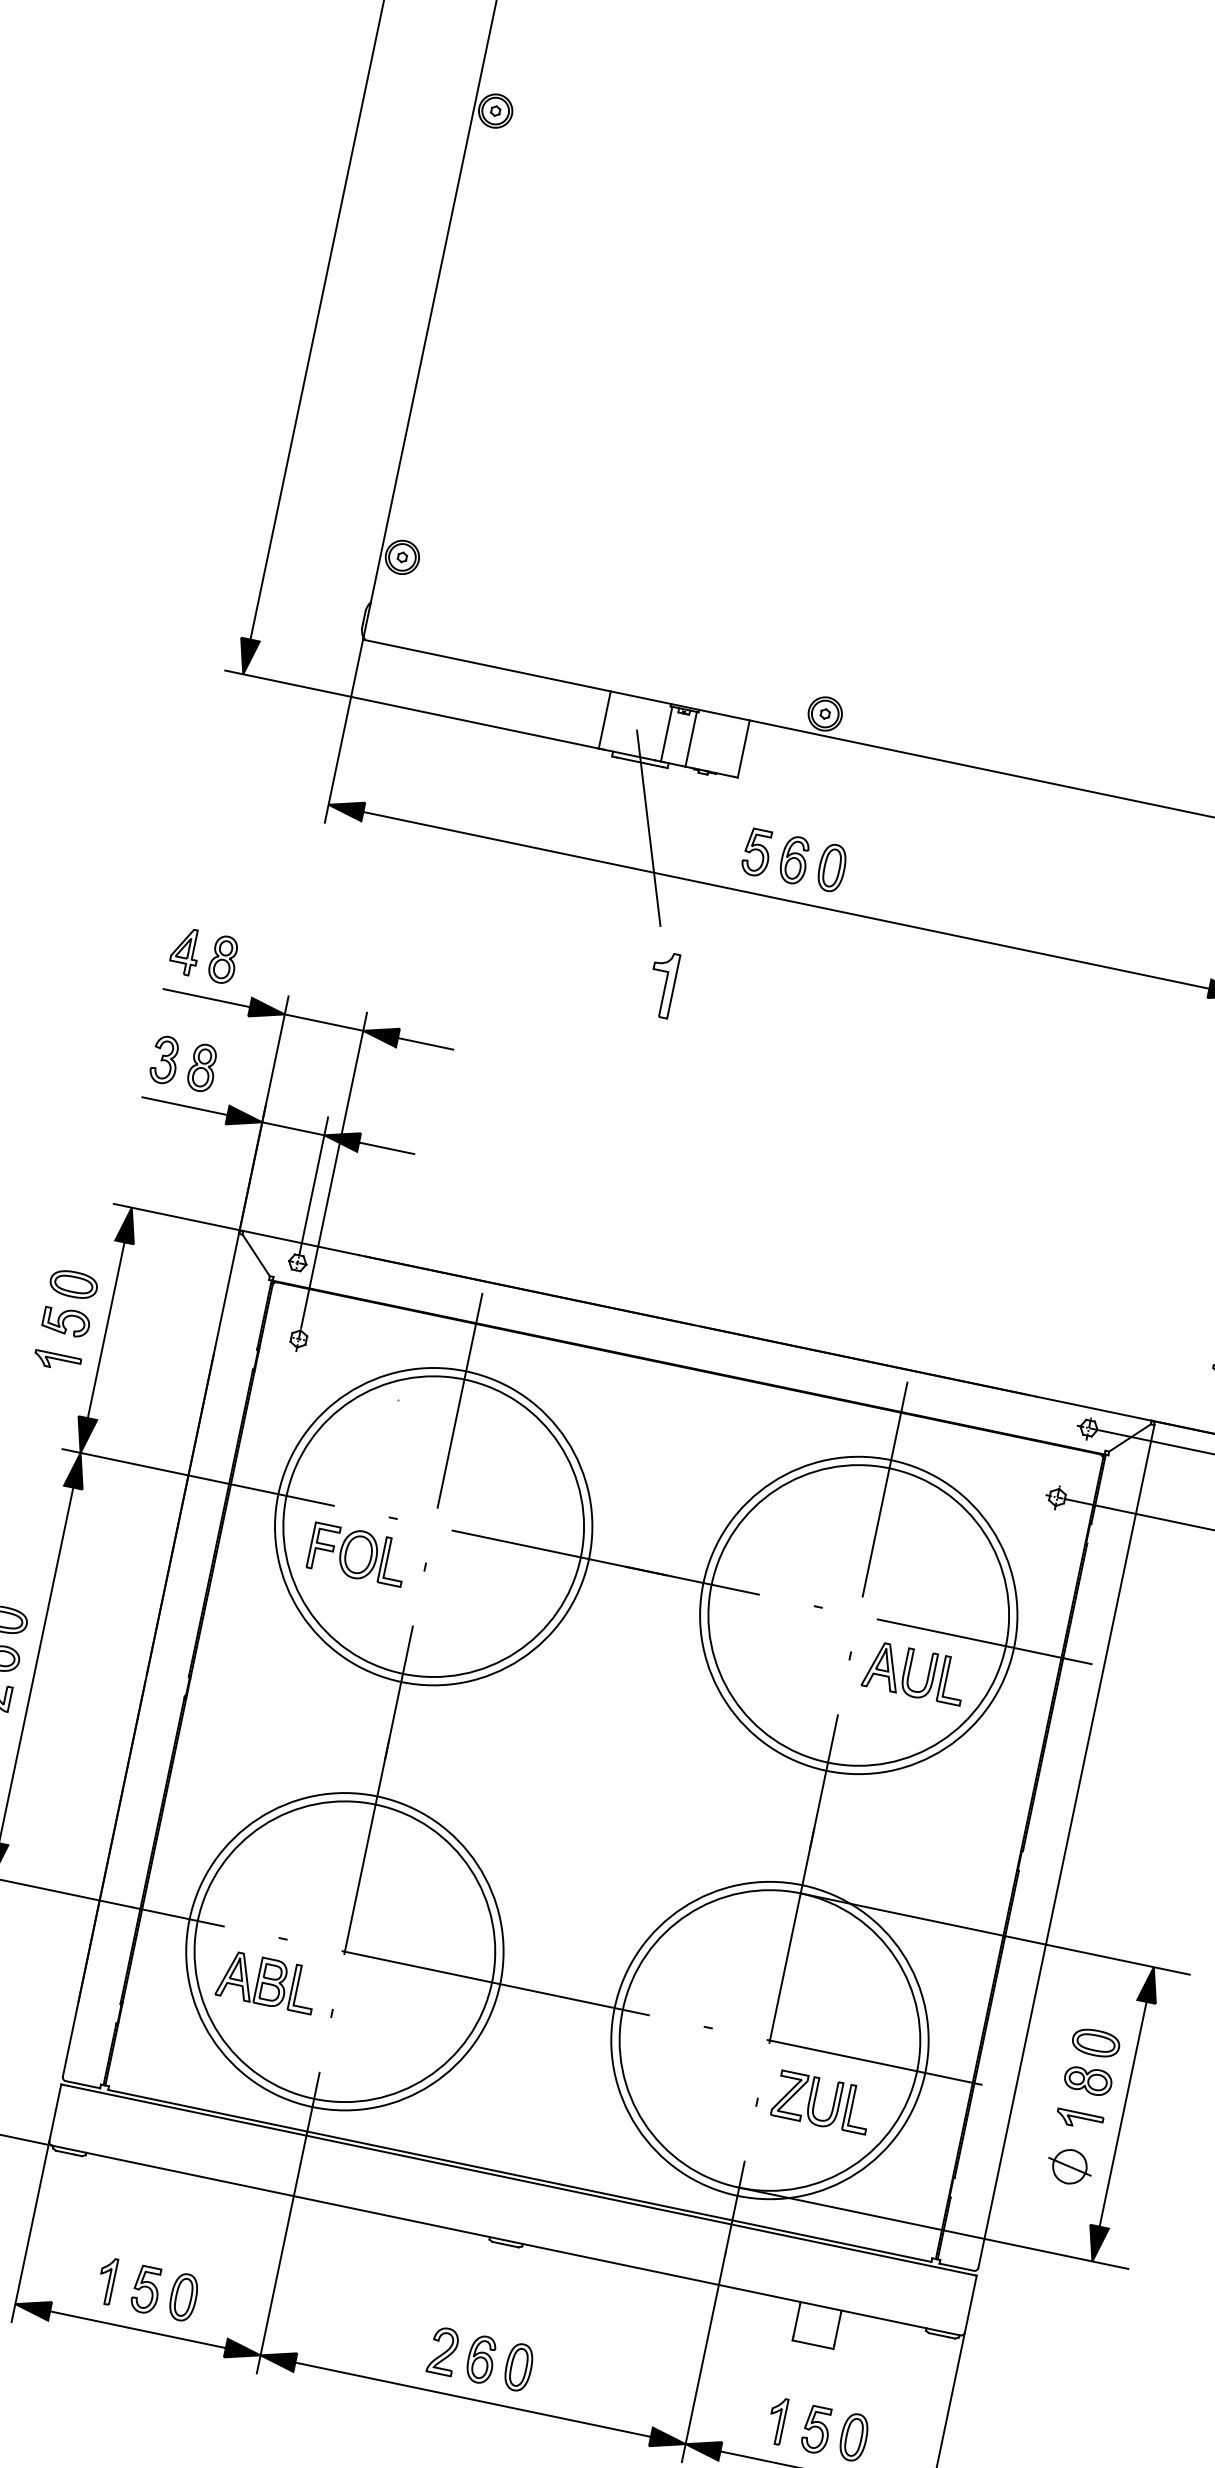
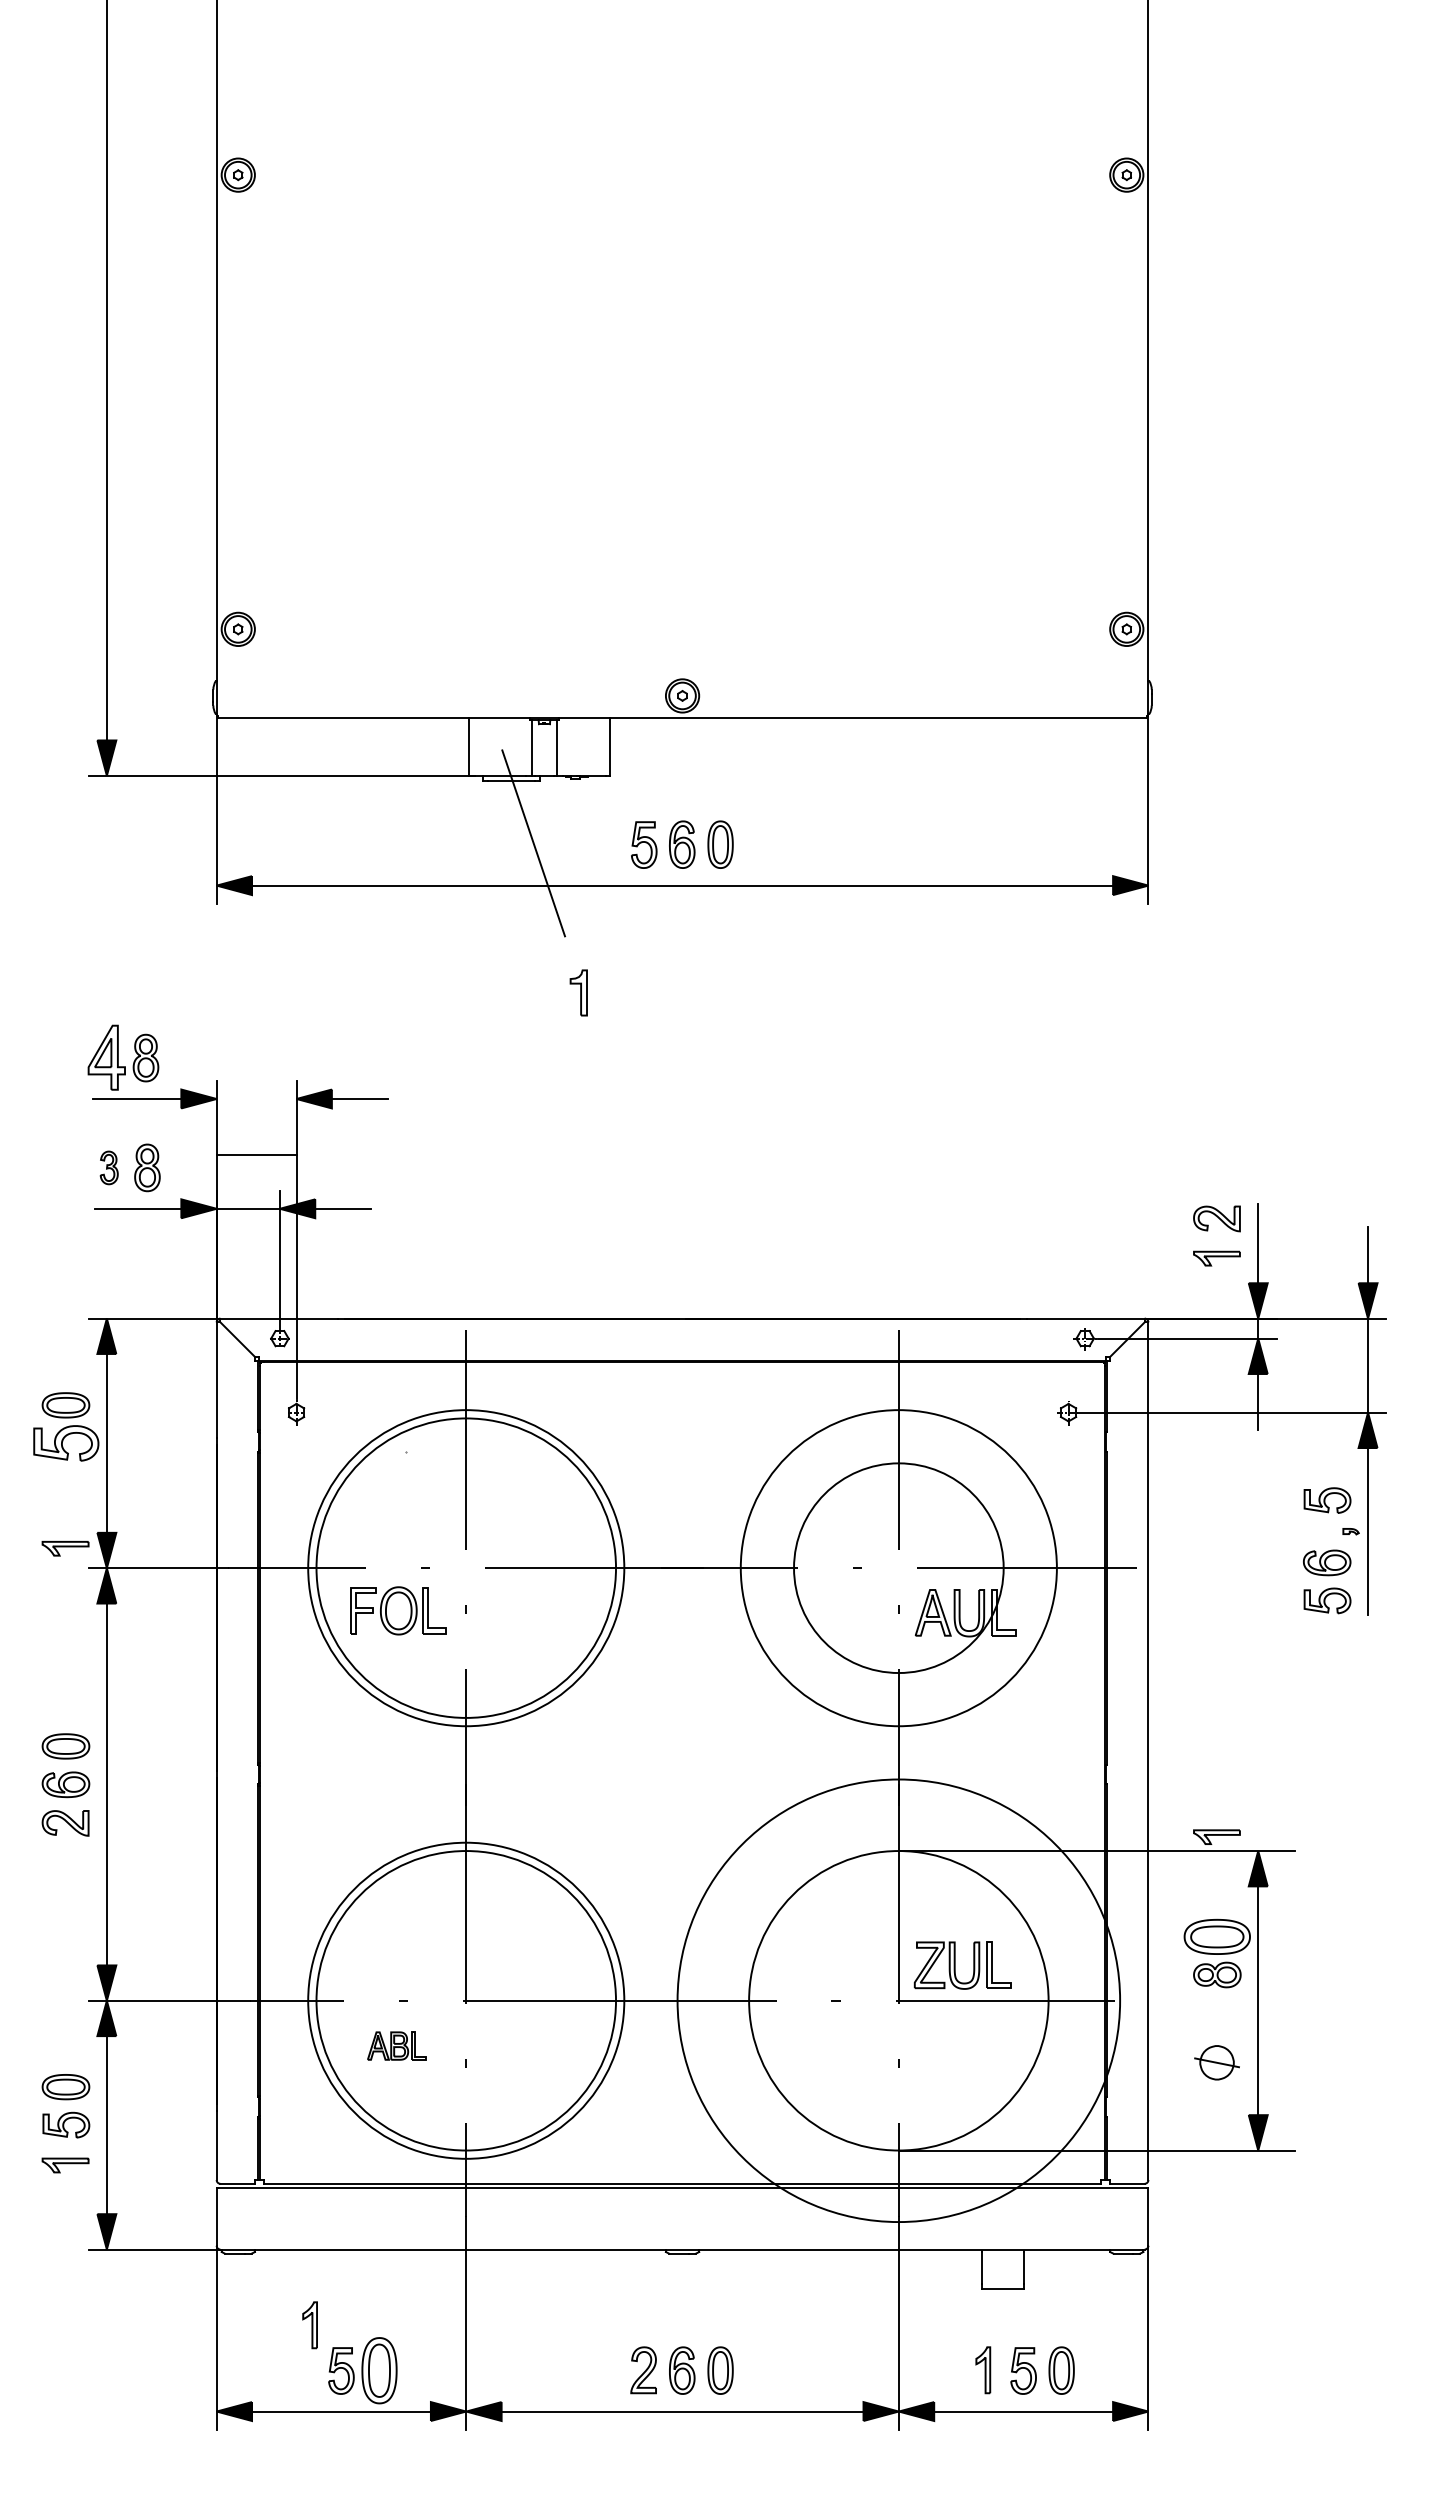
part: (185, 951) -> (106, 1057), size x1.4
part: (662, 984) -> (578, 992), size x0.7
line: (323, 1023) -> (256, 1155), moved
part: (165, 1059) -> (109, 1167), size x0.7
part: (66, 1322) -> (66, 1443), size x1.4
part: (57, 1361) -> (65, 1548), moved
circle: (858, 1614) -> (898, 1567), size x0.7
part: (267, 1981) -> (396, 2045), size x0.6
circle: (769, 2040) -> (898, 2000), size x1.4
part: (1096, 2042) -> (1217, 1936), size x1.4
part: (815, 2101) -> (955, 1965), moved
part: (1079, 2119) -> (1216, 1836), moved
part: (106, 2280) -> (309, 2325), moved
part: (183, 2297) -> (379, 2370), size x1.4

